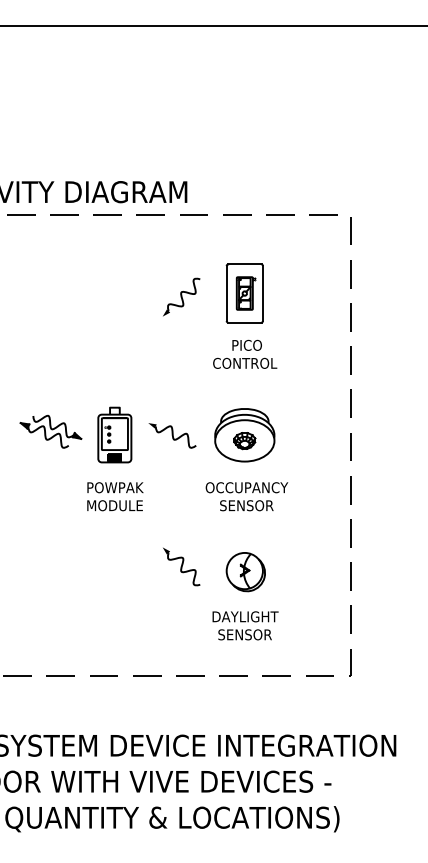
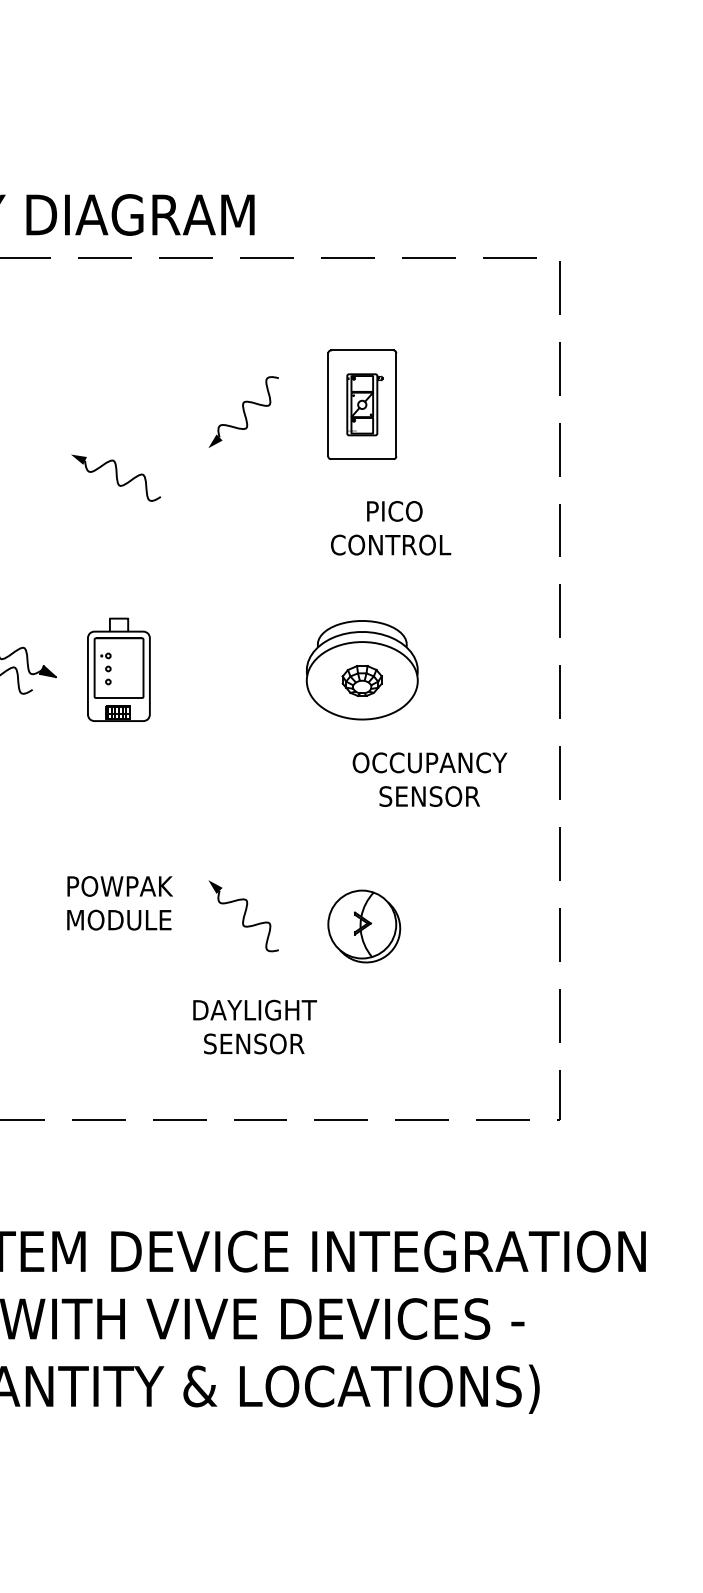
text: (245, 353) -> (391, 526), moved
part: (172, 435) -> (116, 477), moved
text: (115, 496) -> (120, 902), moved
text: (246, 496) -> (429, 779), moved
text: (245, 625) -> (254, 1026), moved

